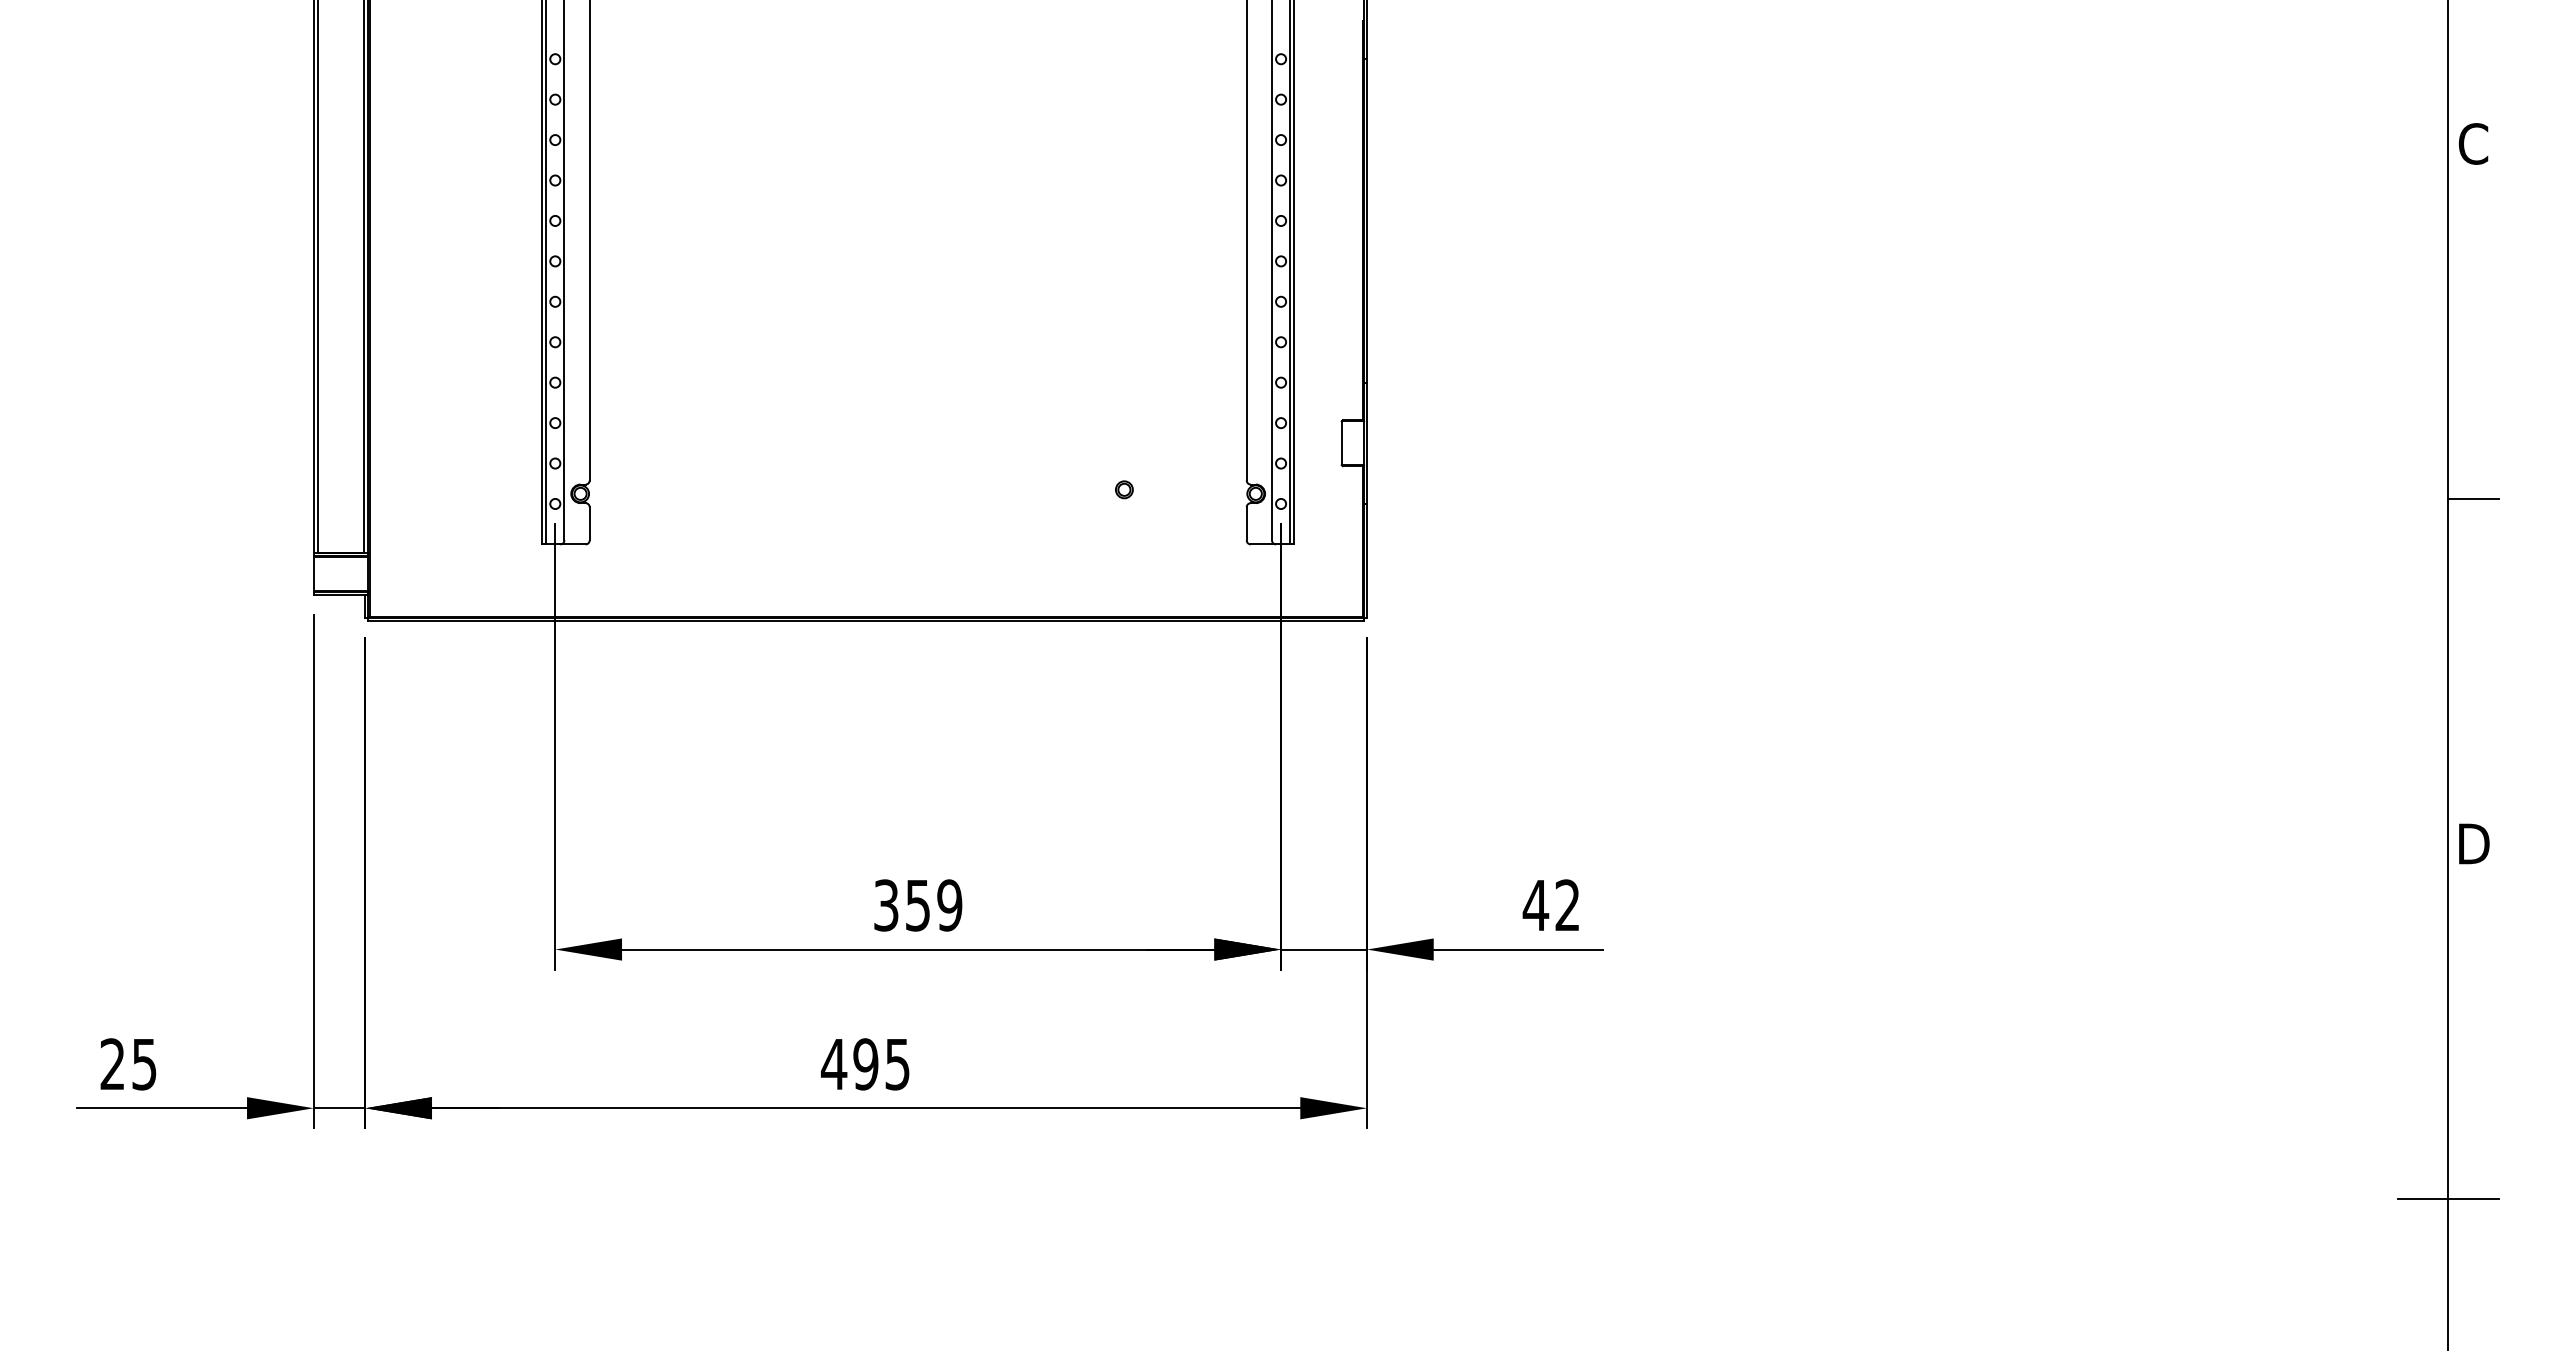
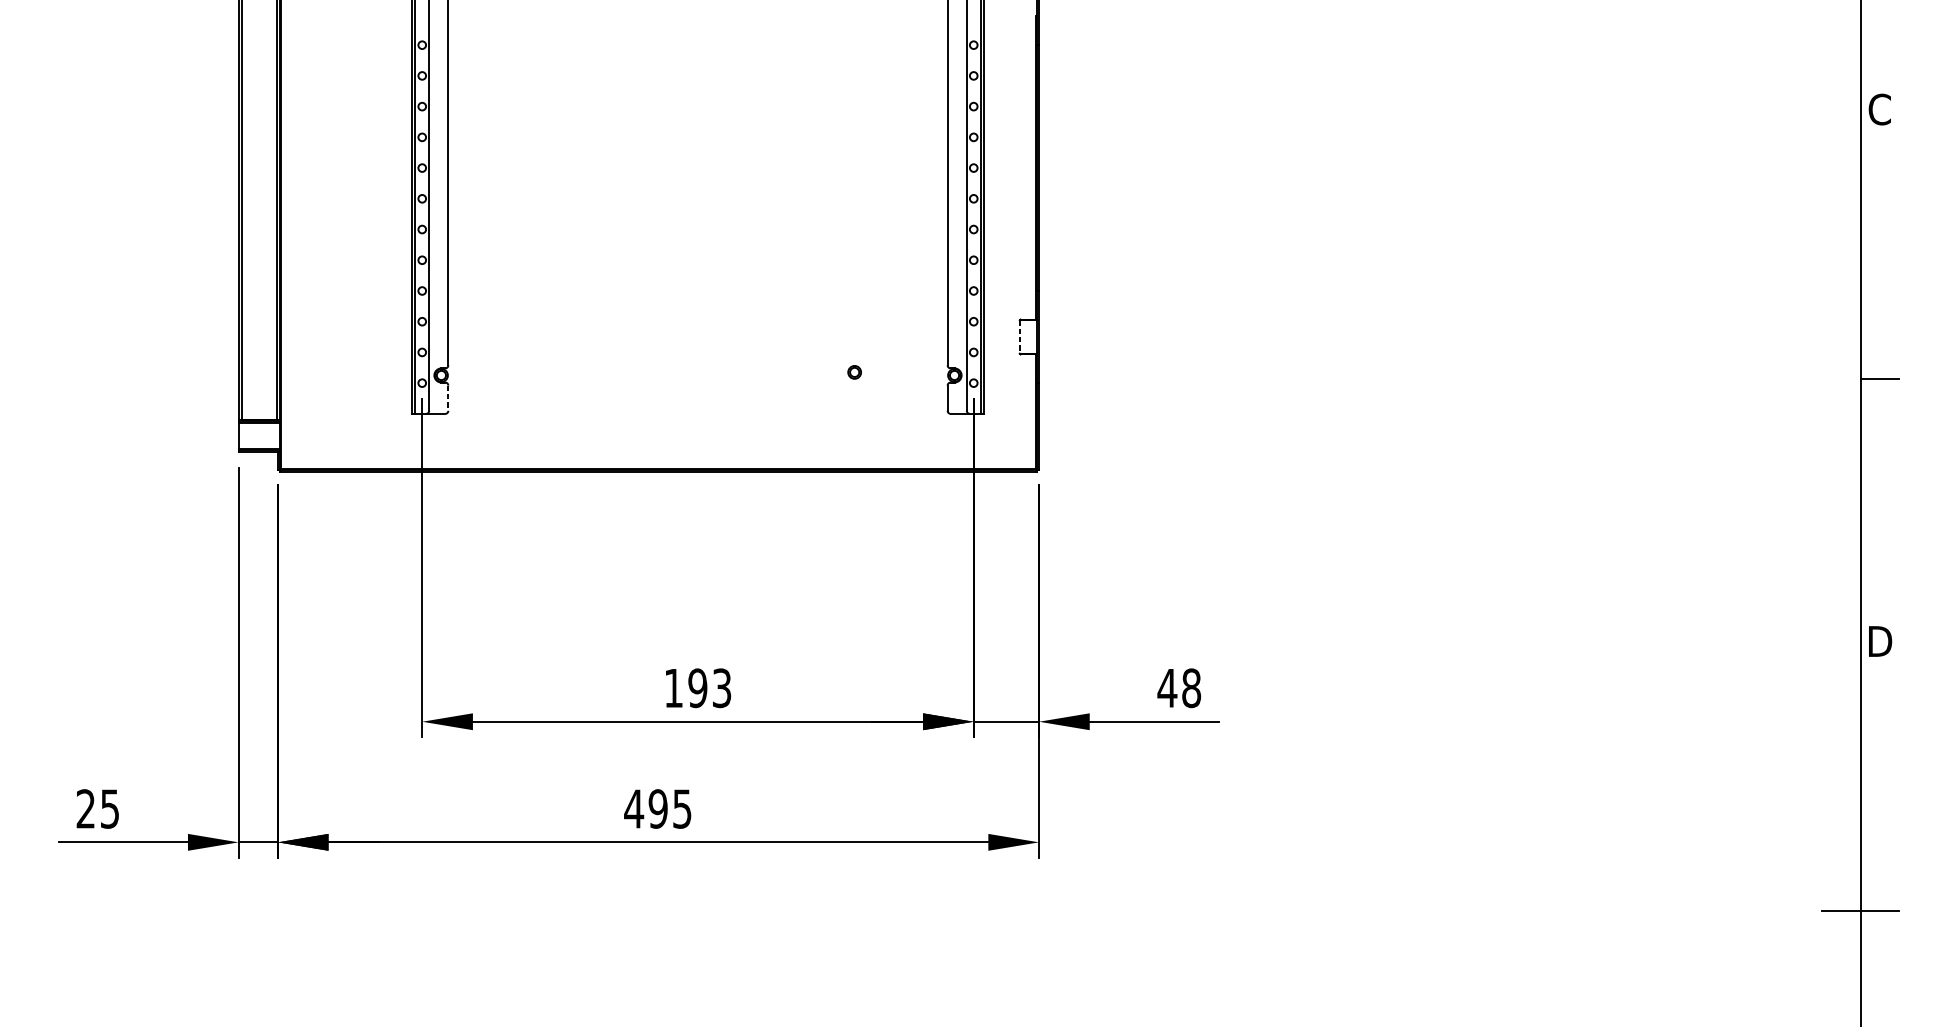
line: (1341, 443) -> (1019, 337), solid -> dashed
line: (589, 523) -> (448, 397), solid -> dashed
text: (918, 905) -> (698, 688), 359 -> 193
text: (1567, 905) -> (1191, 688), 42 -> 48

